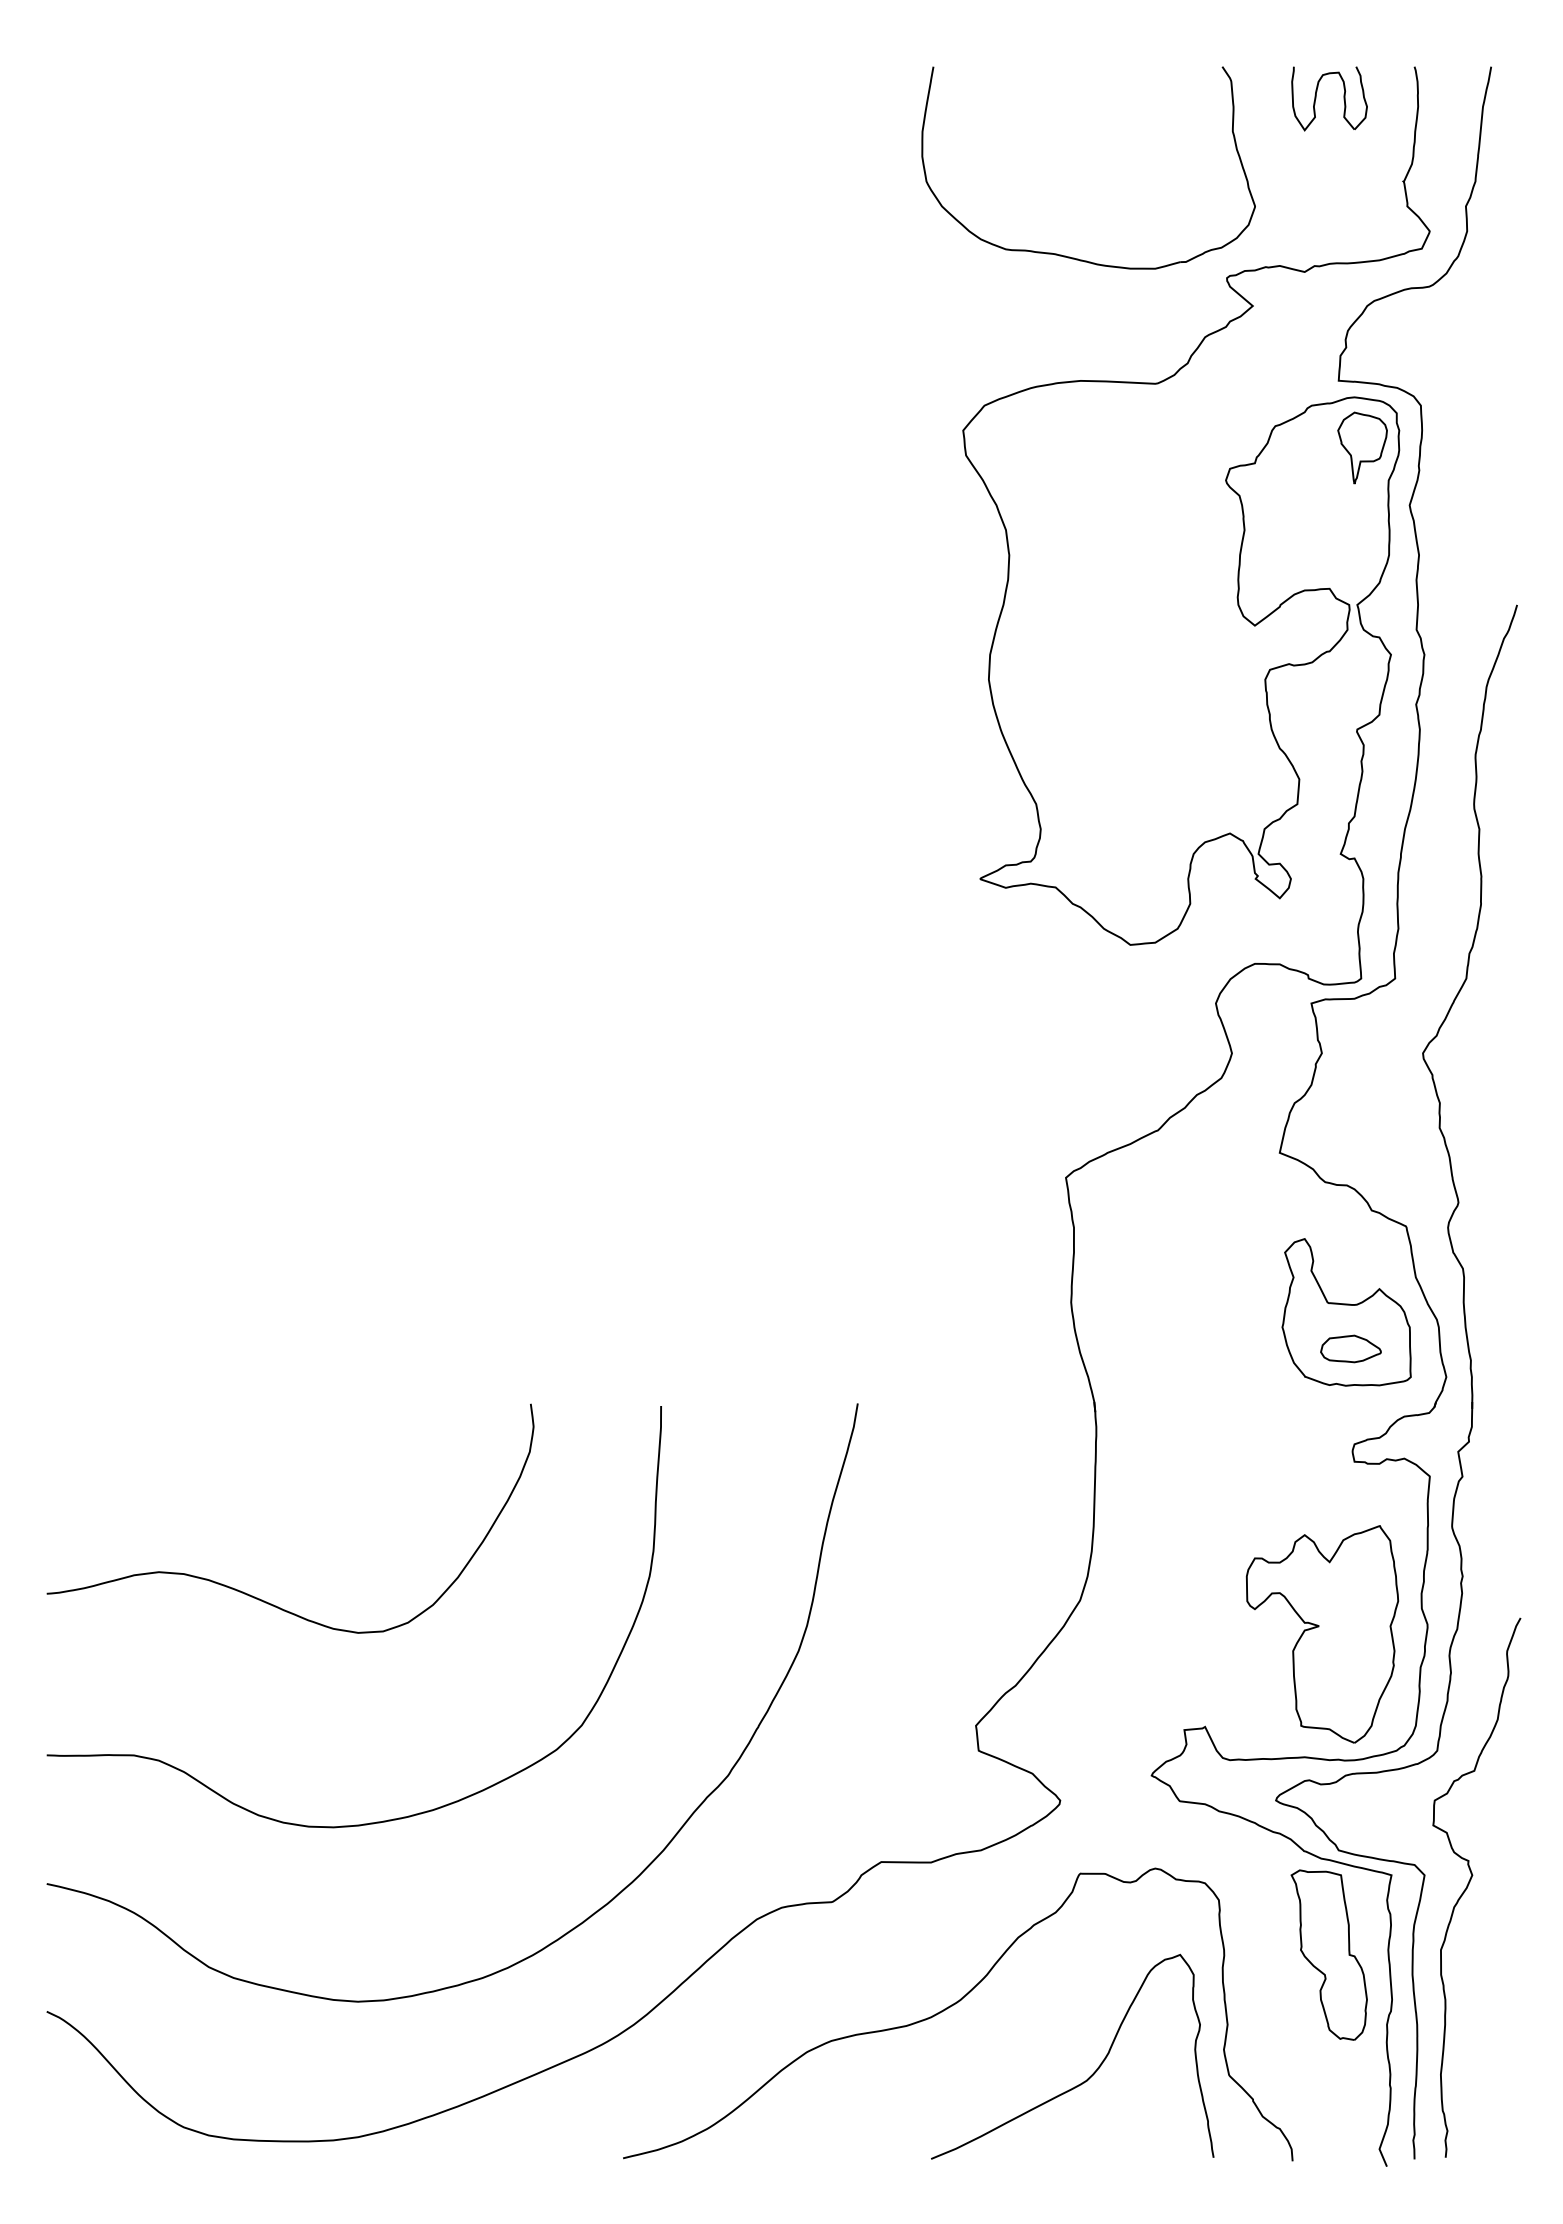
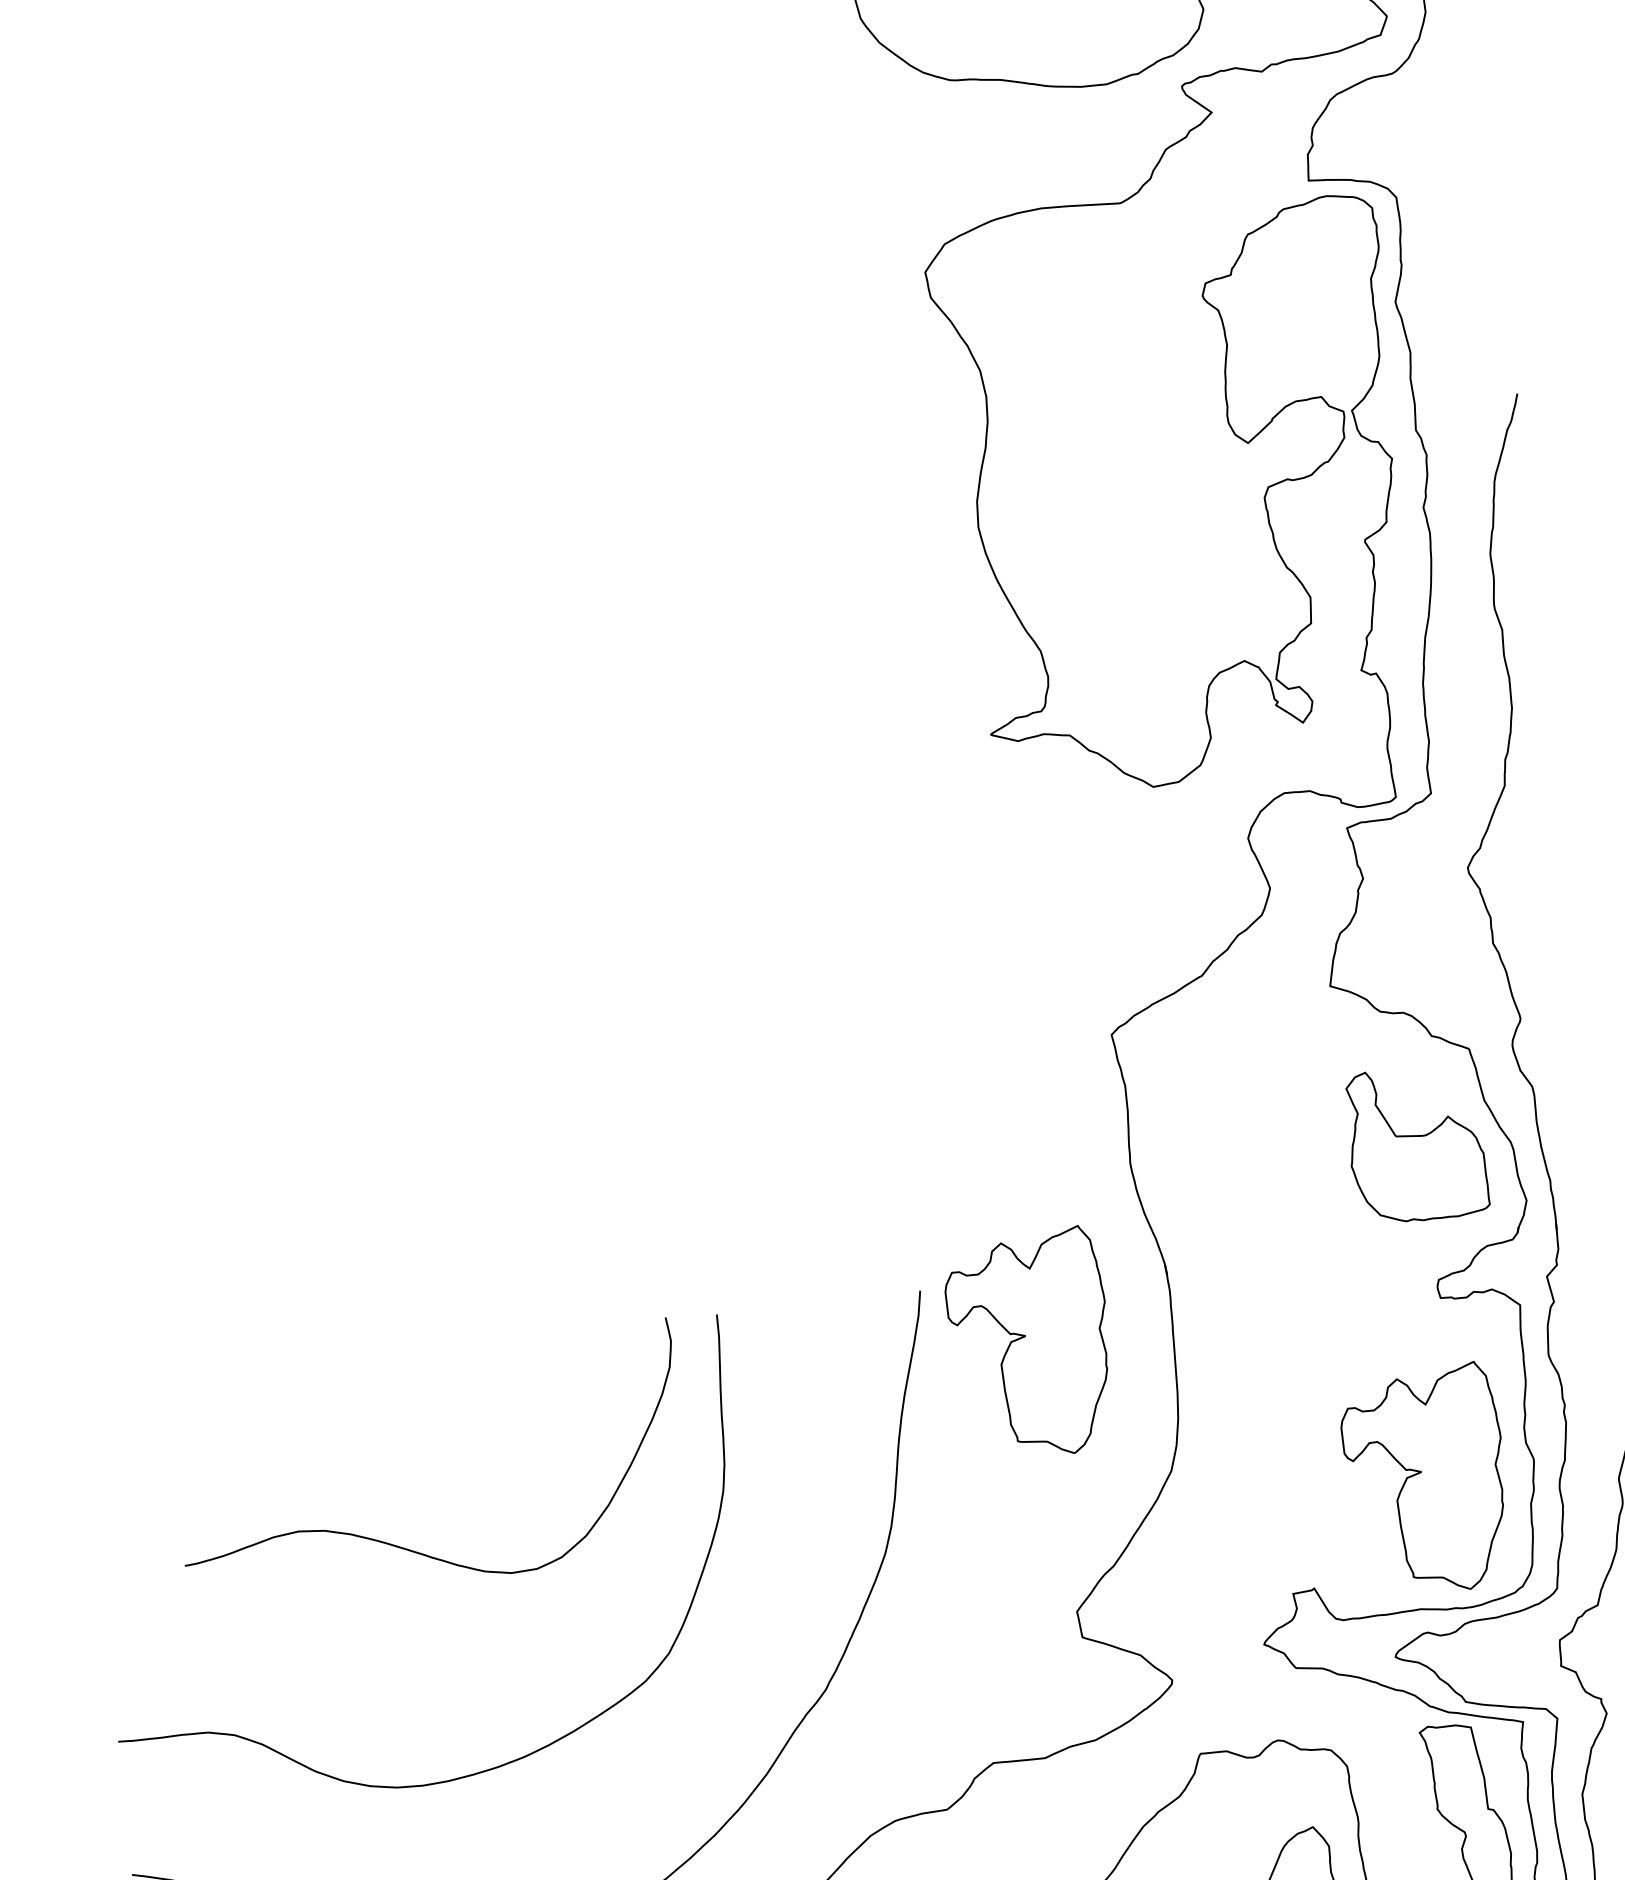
part: (1362, 447) -> (1340, 247), removed
part: (1350, 1348) -> (1424, 1181), removed
part: (957, 1465) -> (1030, 1344), added
curve: (257, 1597) -> (403, 1547), moved

